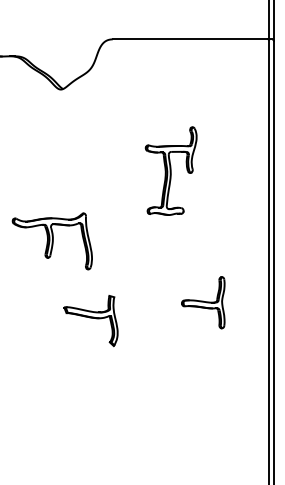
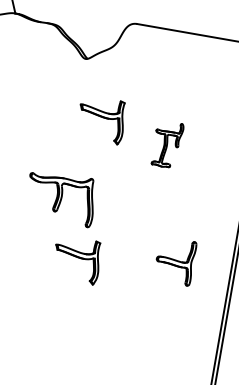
part: (90, 156) -> (100, 120), added
part: (170, 170) -> (166, 143), size x0.6
part: (51, 241) -> (60, 198), moved

